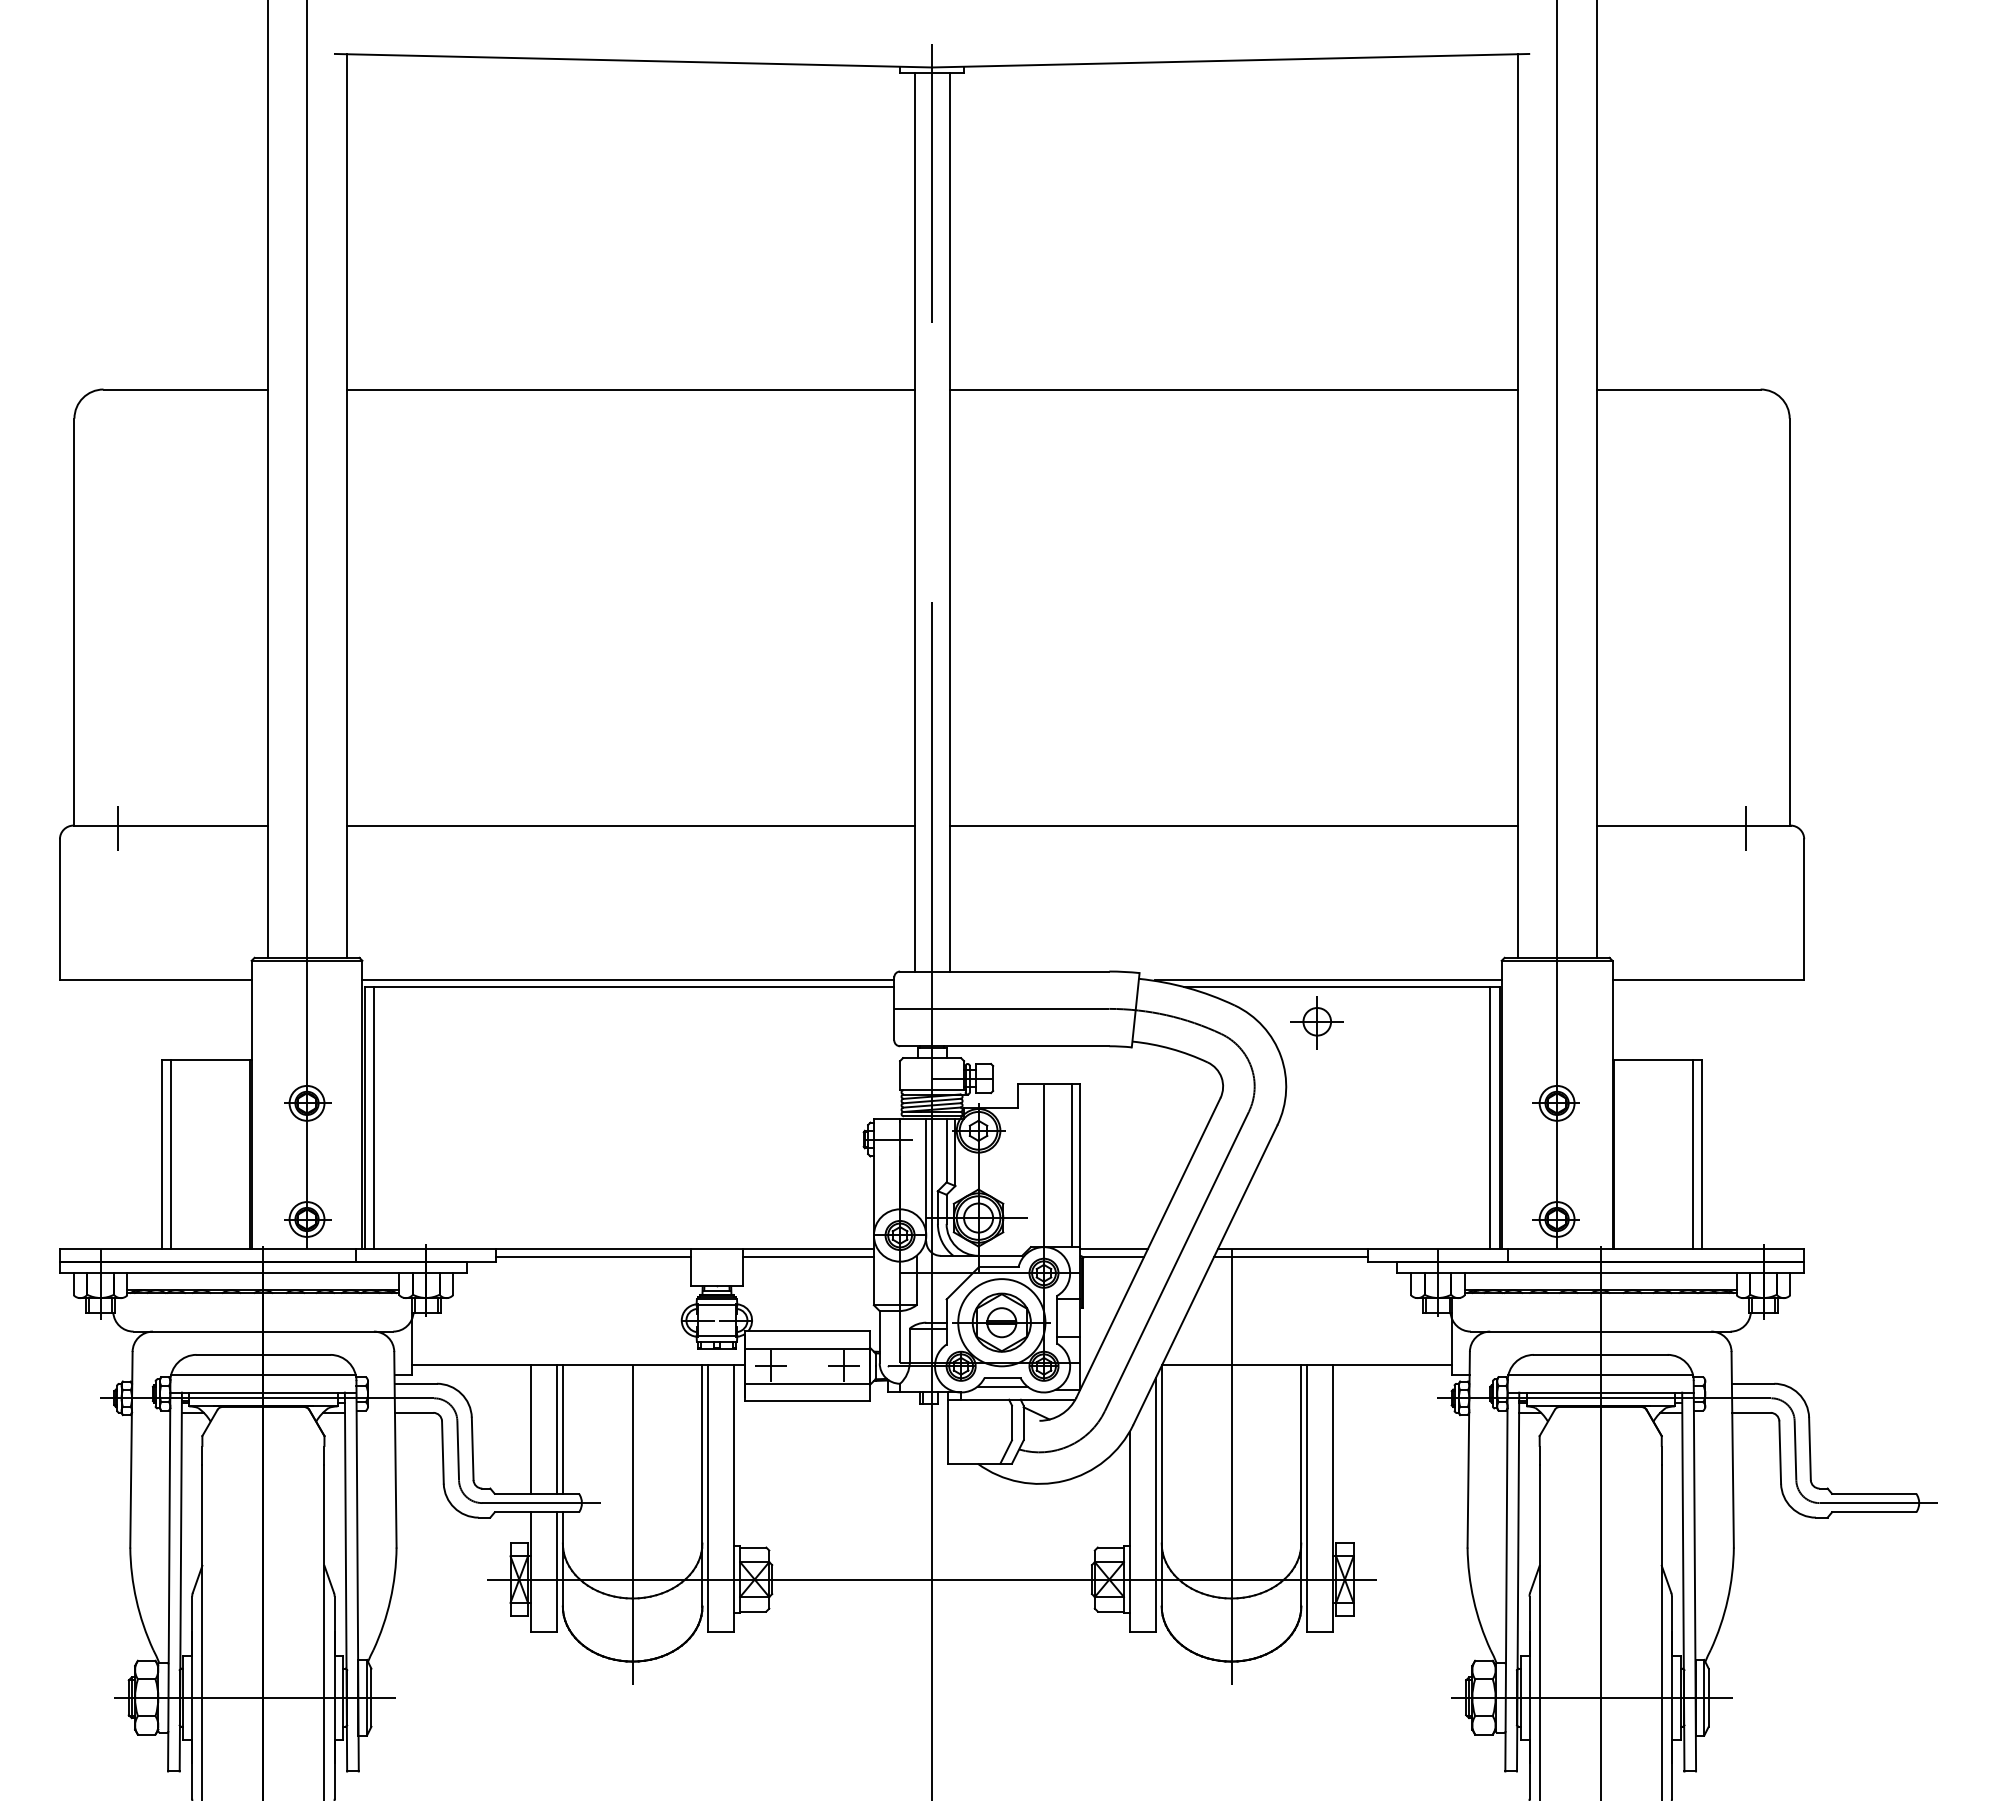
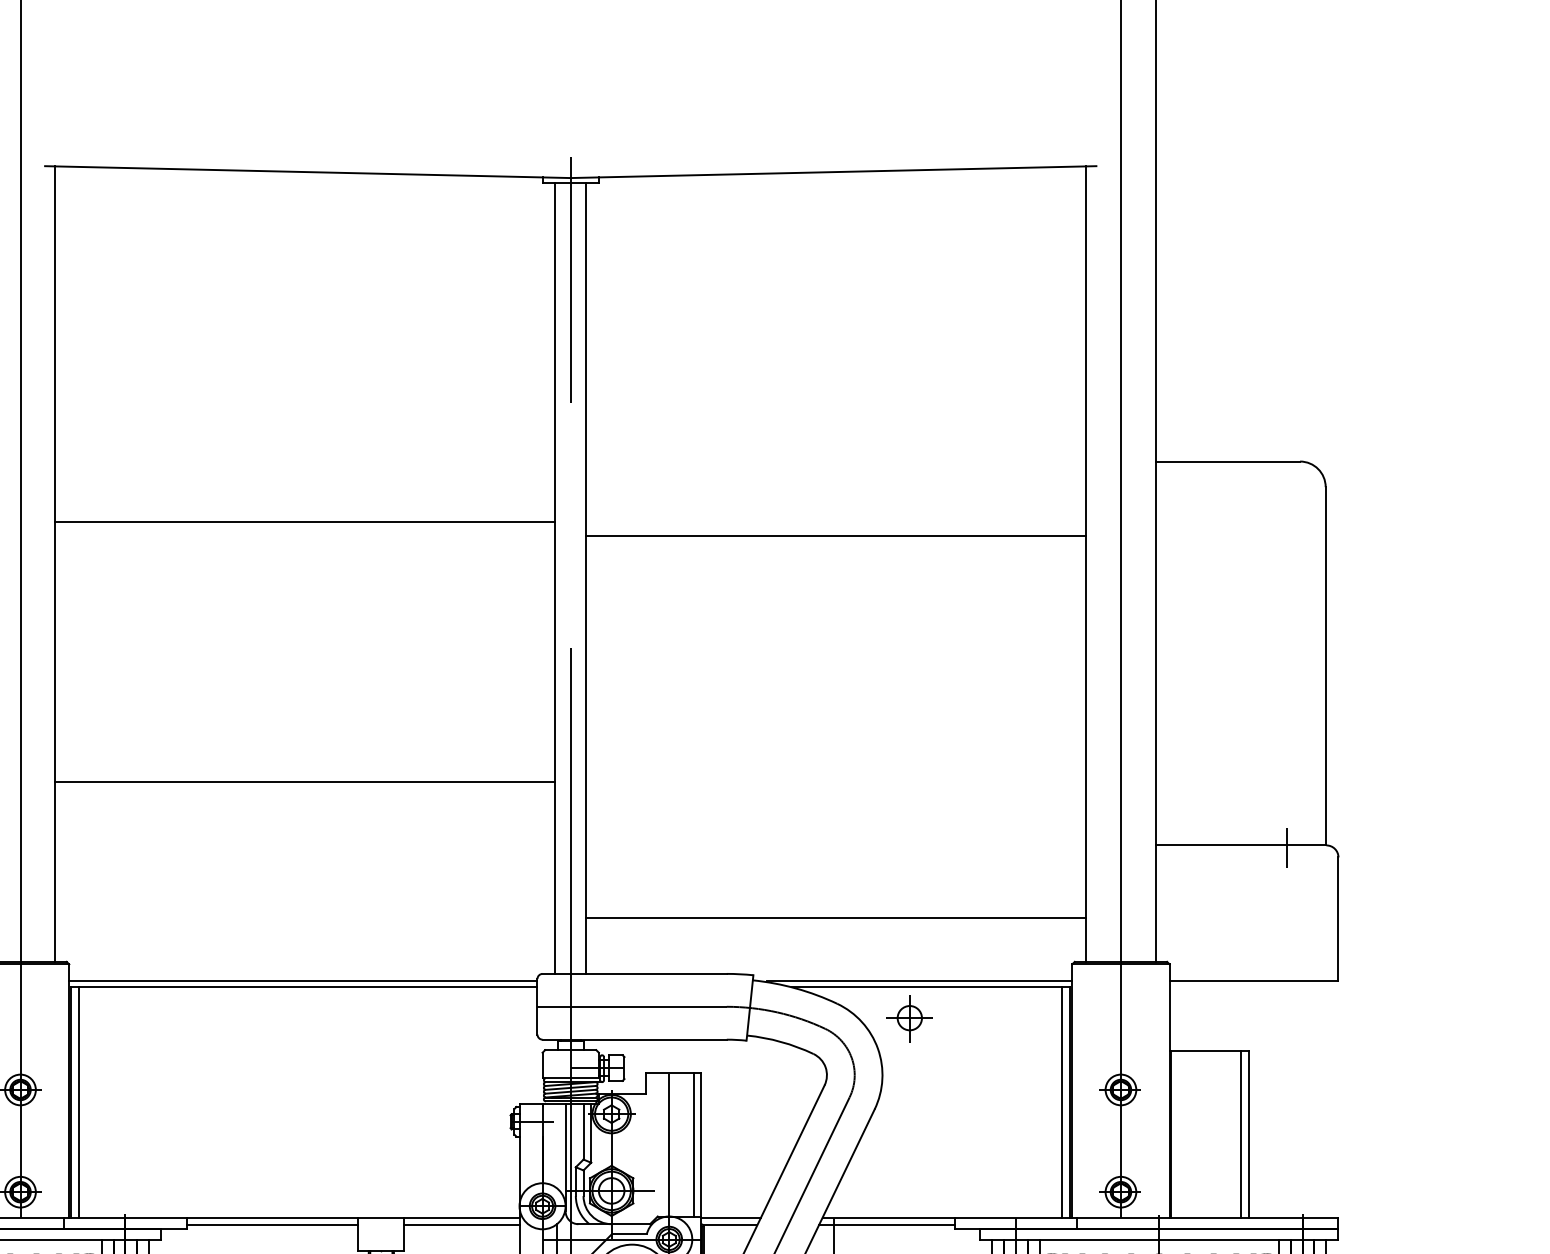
line: (630, 389) -> (305, 522), moved
line: (1233, 389) -> (836, 535), moved
line: (630, 825) -> (305, 781), moved
line: (1233, 825) -> (836, 918), moved

